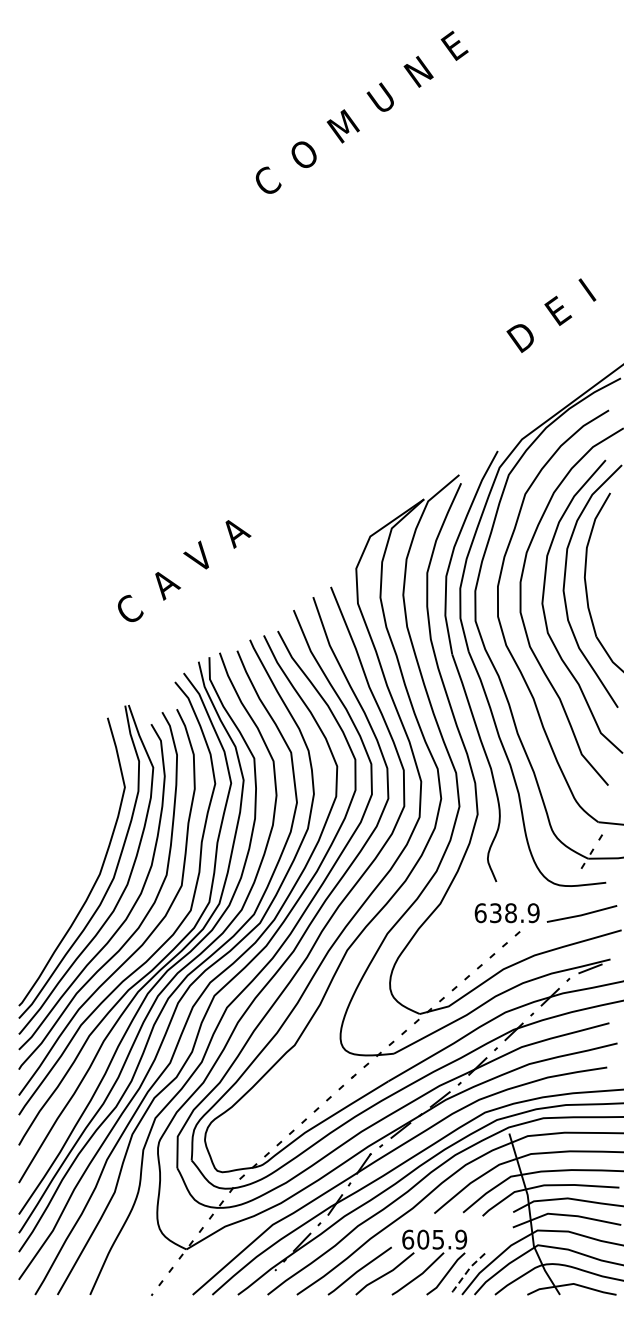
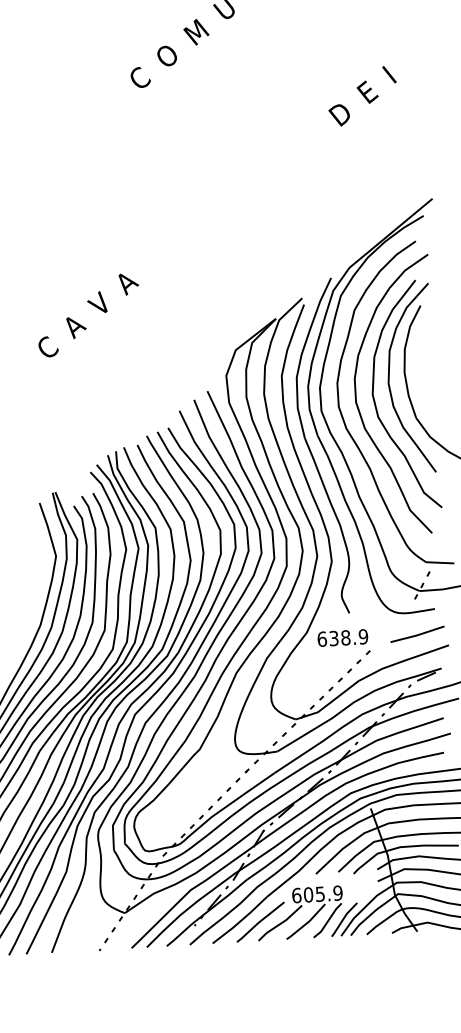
text: (551, 315) -> (362, 96), moved
text: (184, 570) -> (88, 314), moved
text: (506, 913) -> (342, 638), moved
line: (466, 1273) -> (343, 919), dashed -> solid

